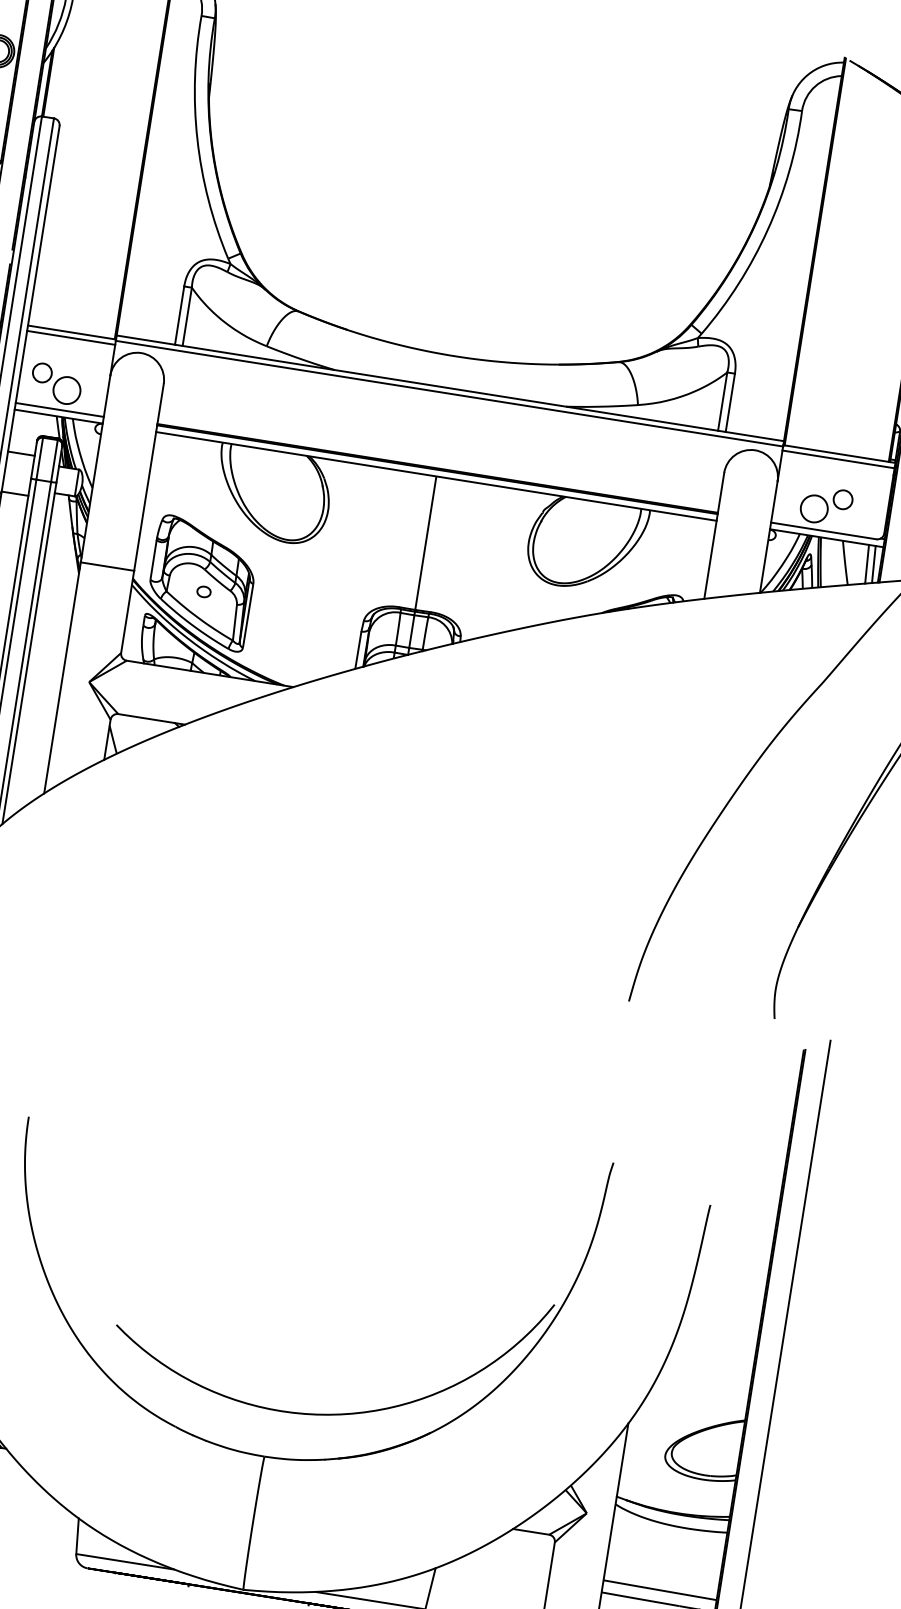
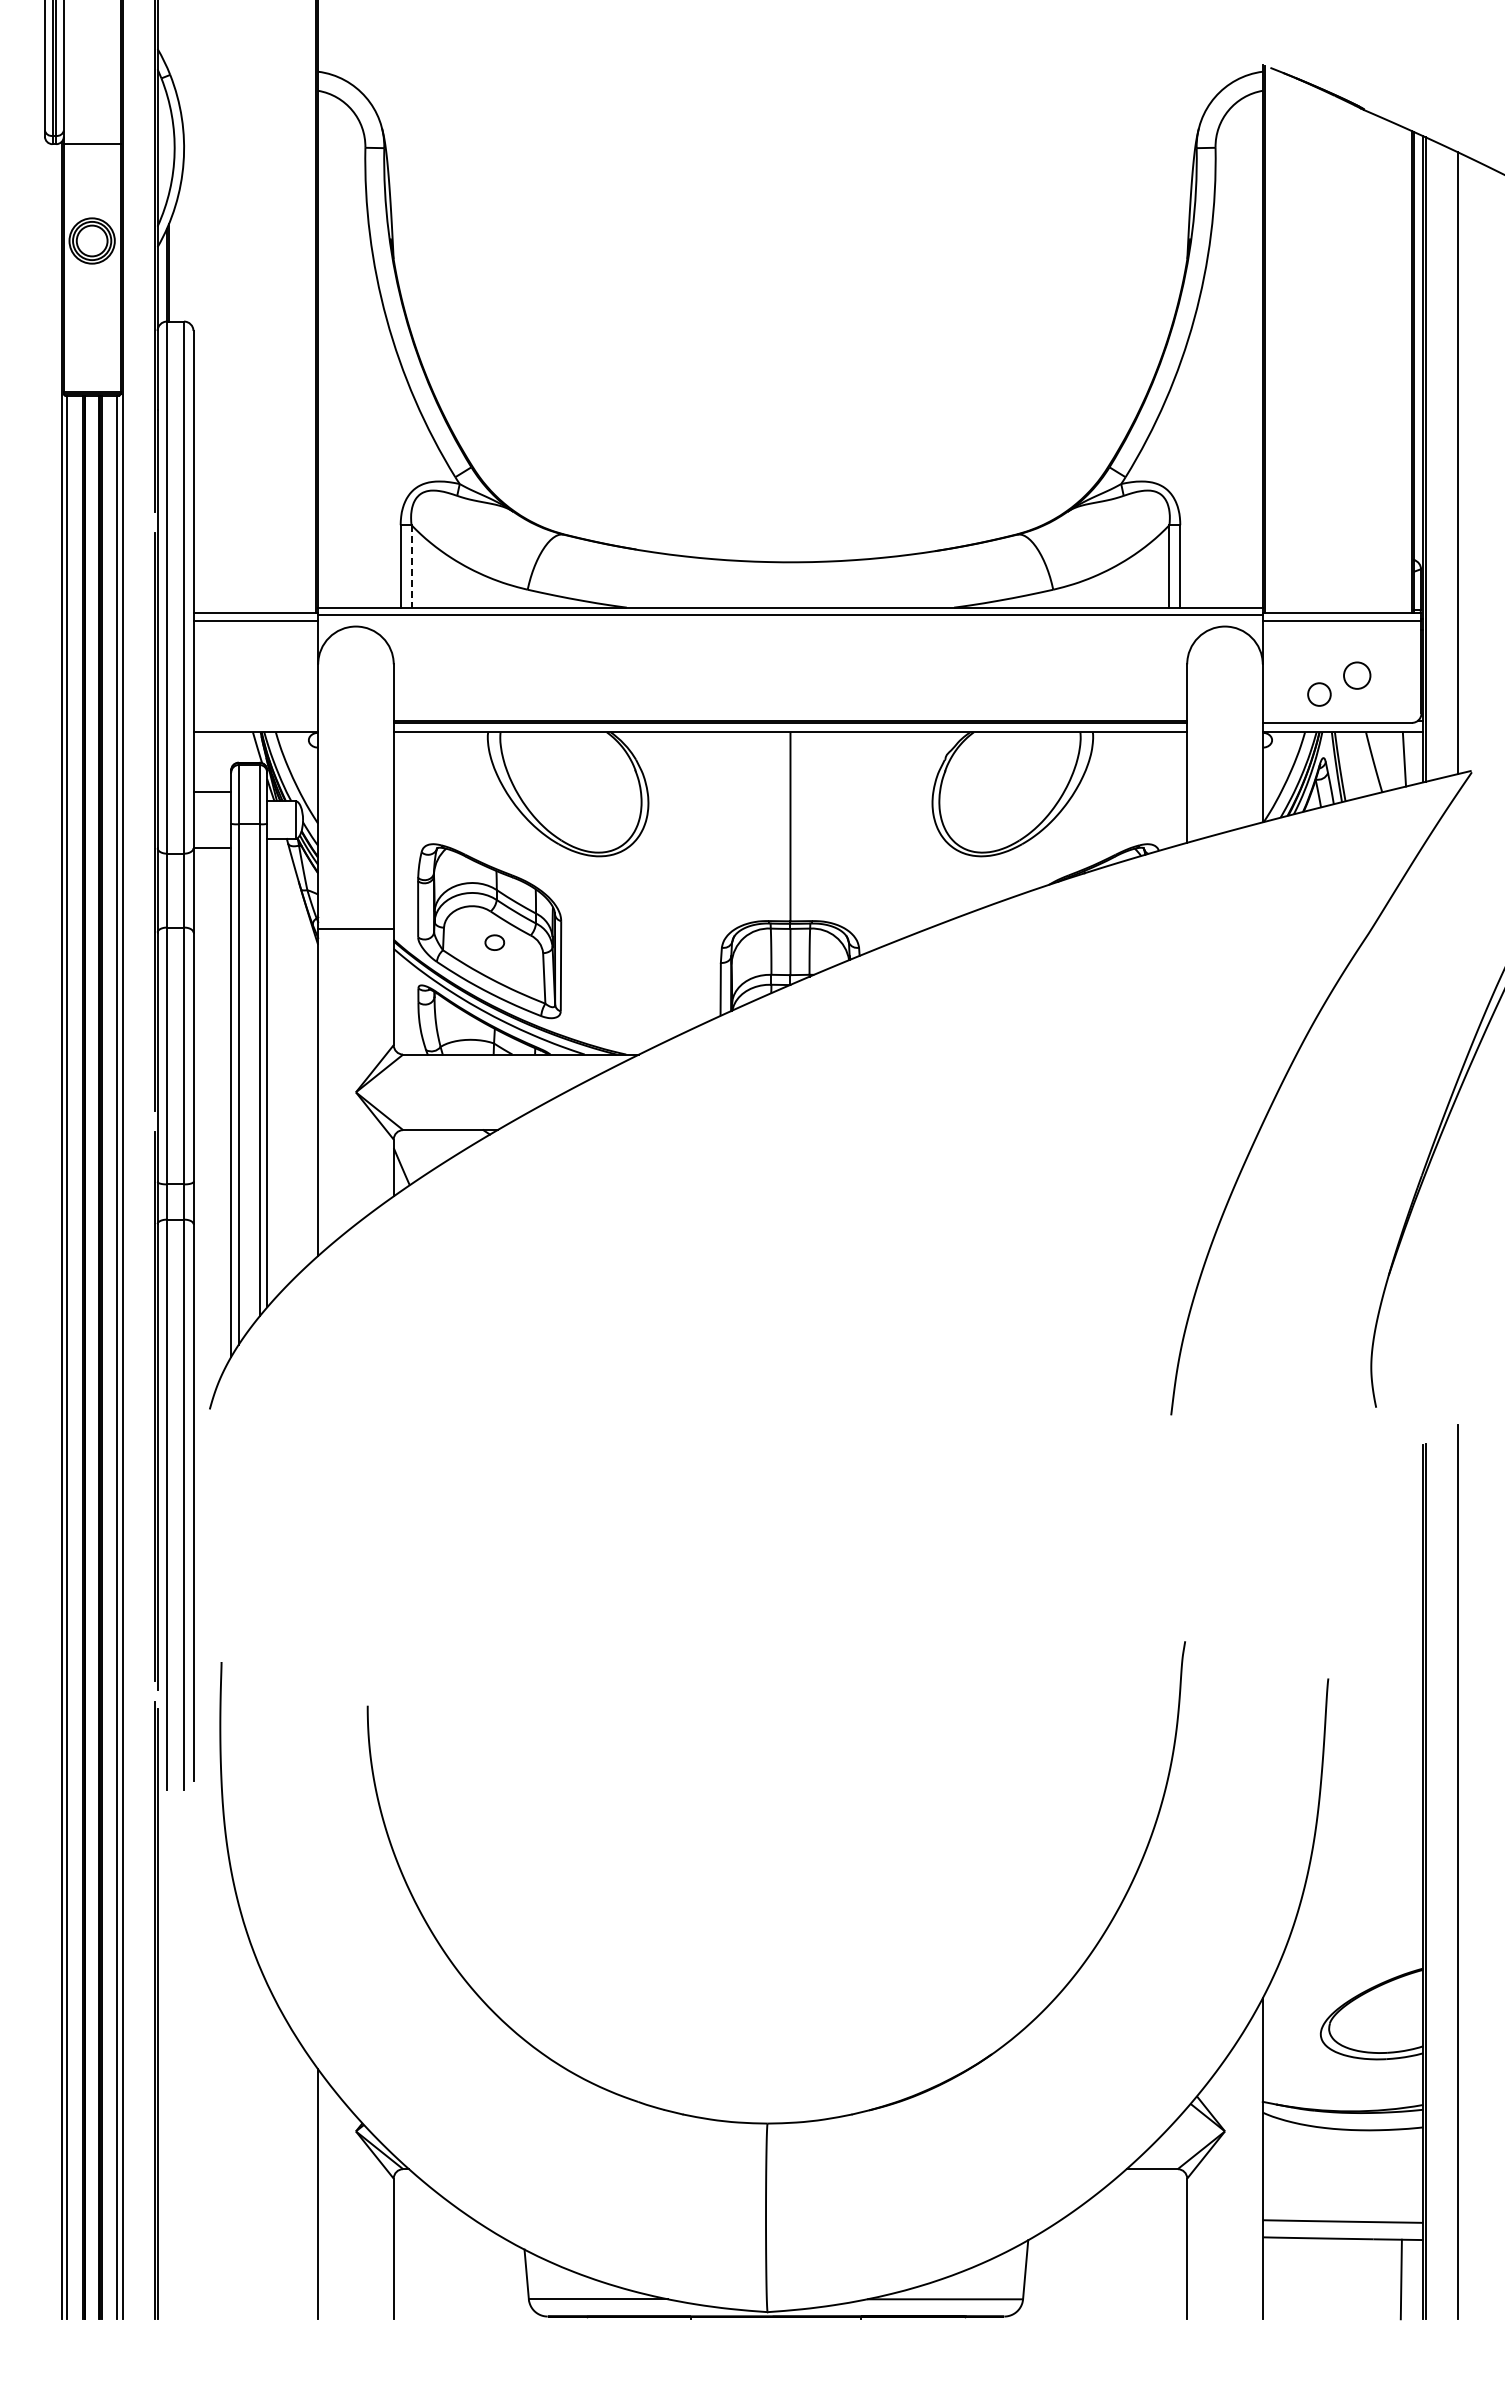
line: (187, 316) -> (411, 566), solid -> dashed
part: (56, 383) -> (245, 687), removed
line: (59, 409) -> (255, 722), removed
circle: (814, 508) -> (1319, 694), size x0.6
line: (873, 564) -> (1413, 758), removed
curve: (332, 1413) -> (852, 2049), removed

